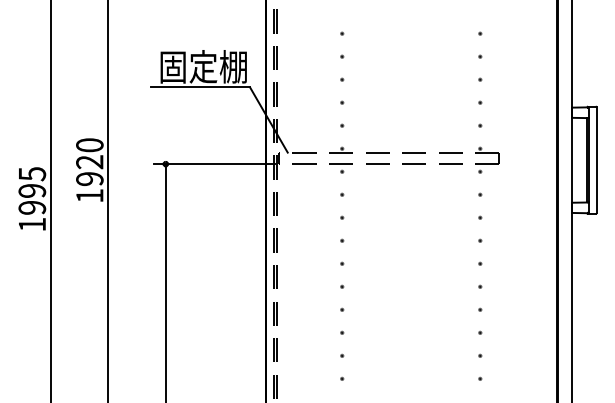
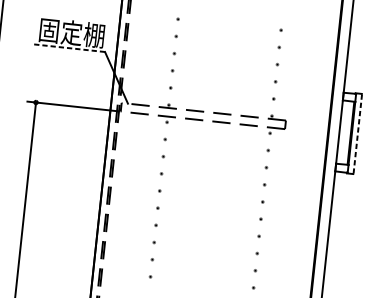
line: (200, 87) -> (68, 48), solid -> dashed
line: (596, 160) -> (357, 134), solid -> dashed

